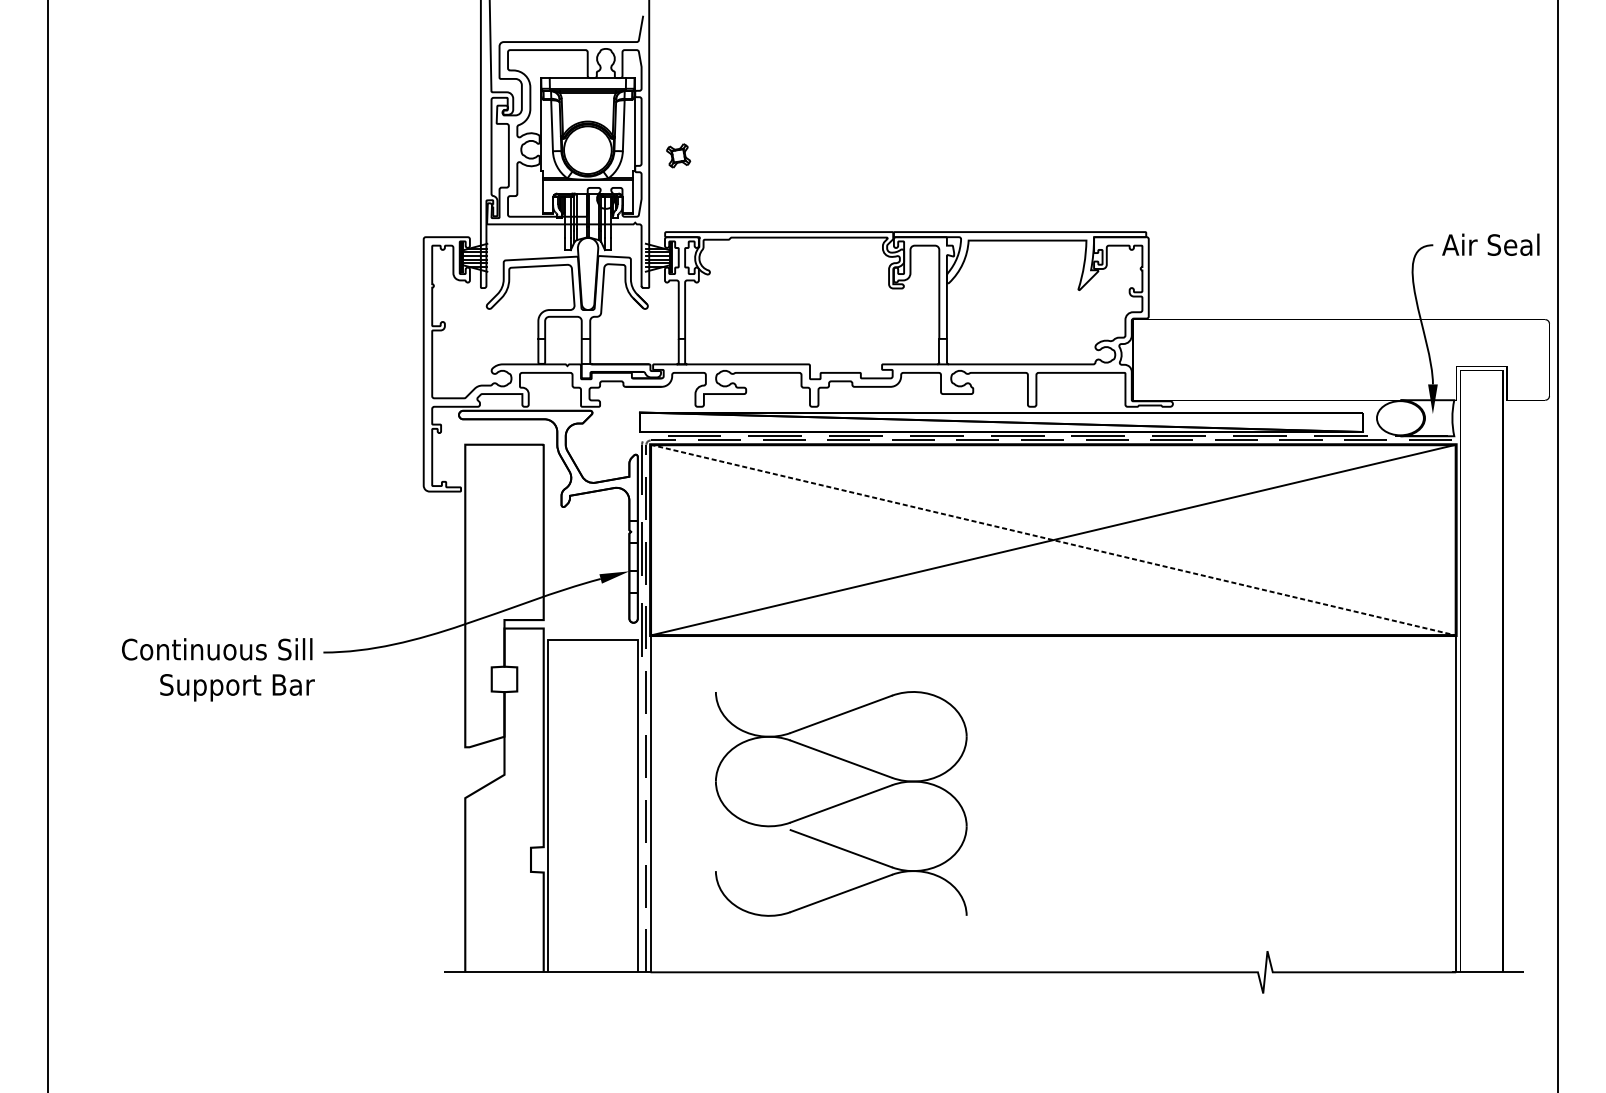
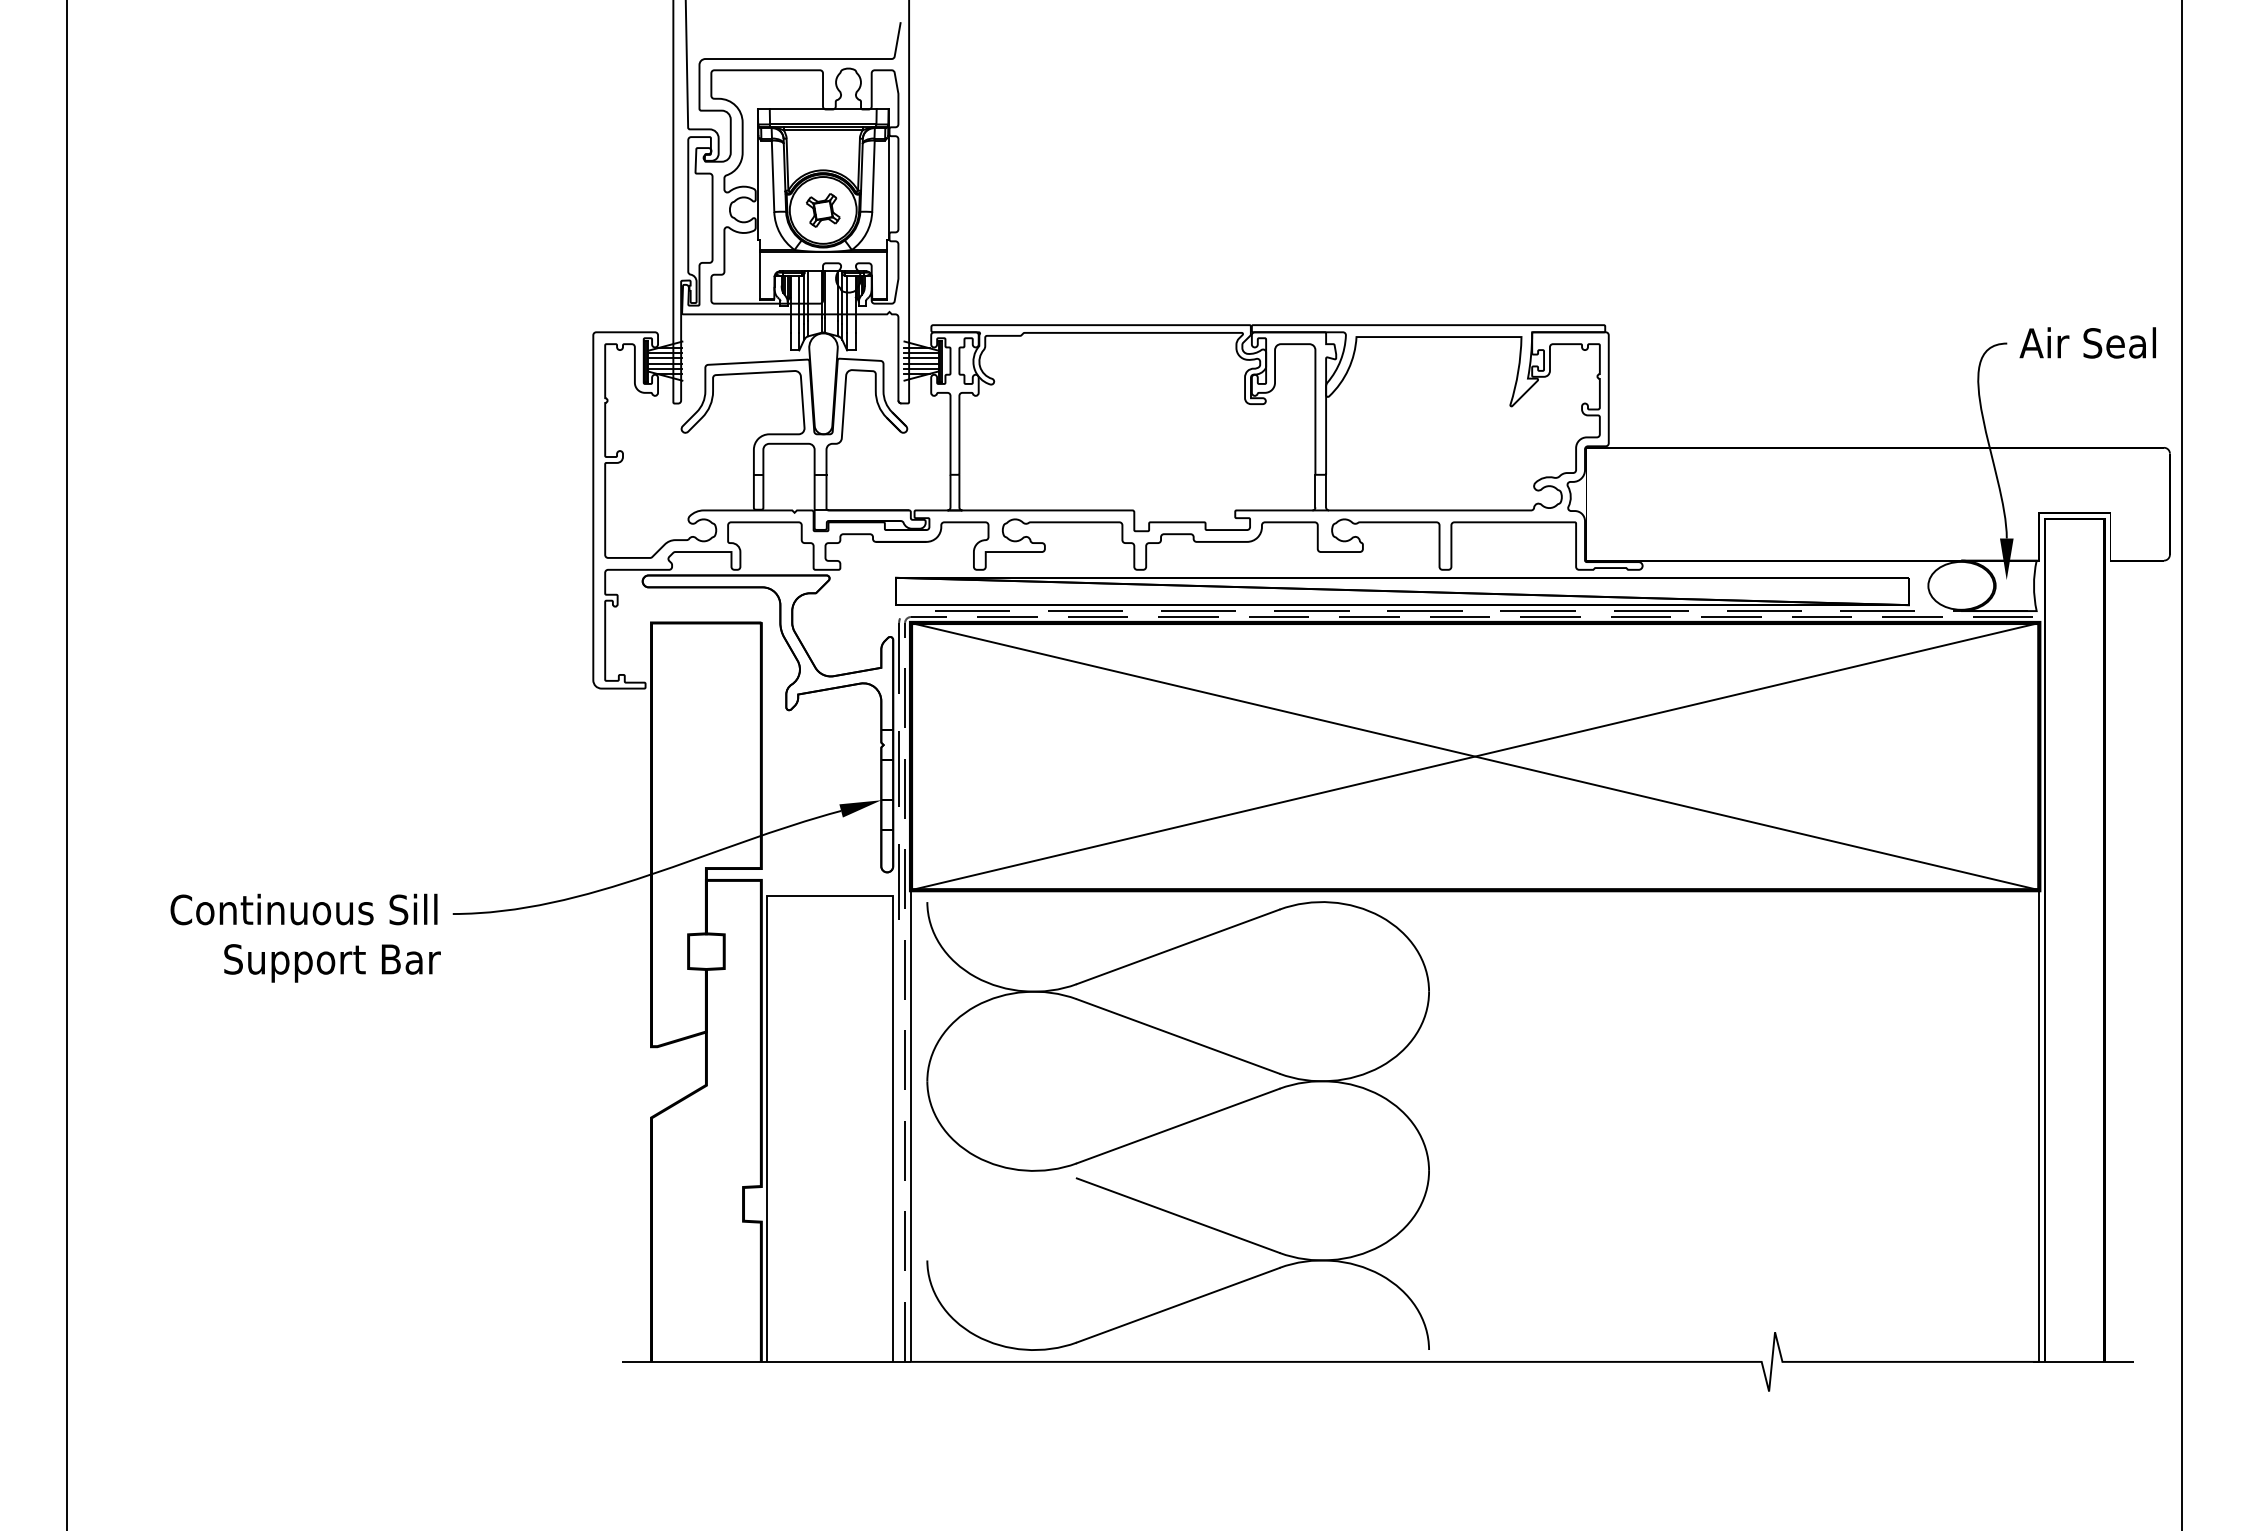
part: (678, 155) -> (822, 210), moved
line: (1053, 540) -> (1475, 756), dashed -> solid
part: (840, 803) -> (1177, 1125), size x1.43

